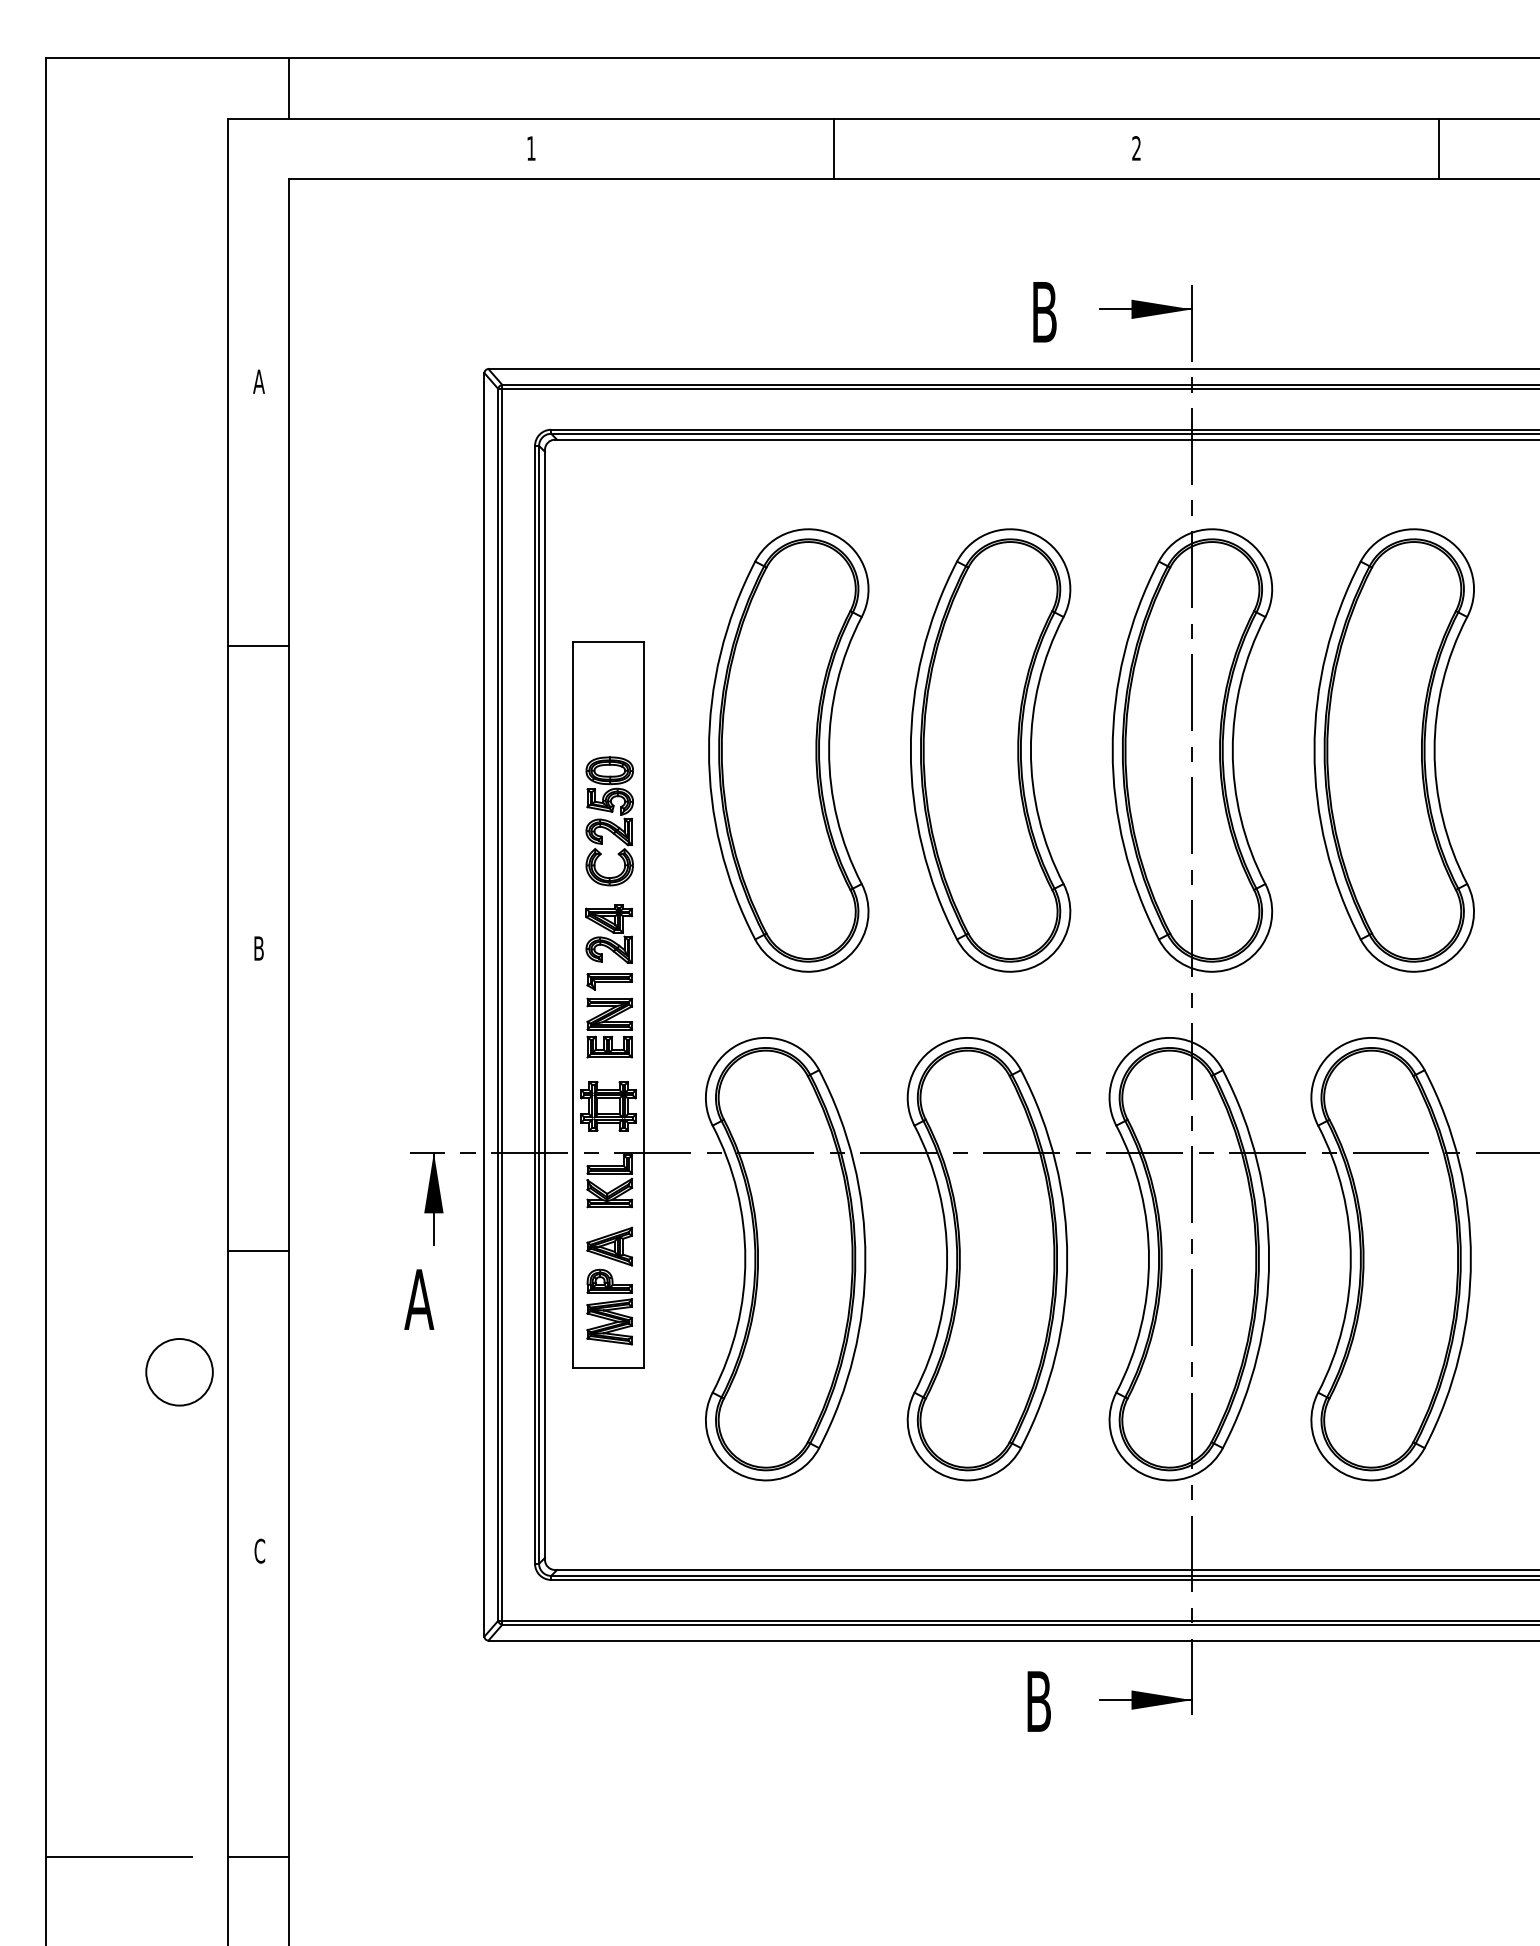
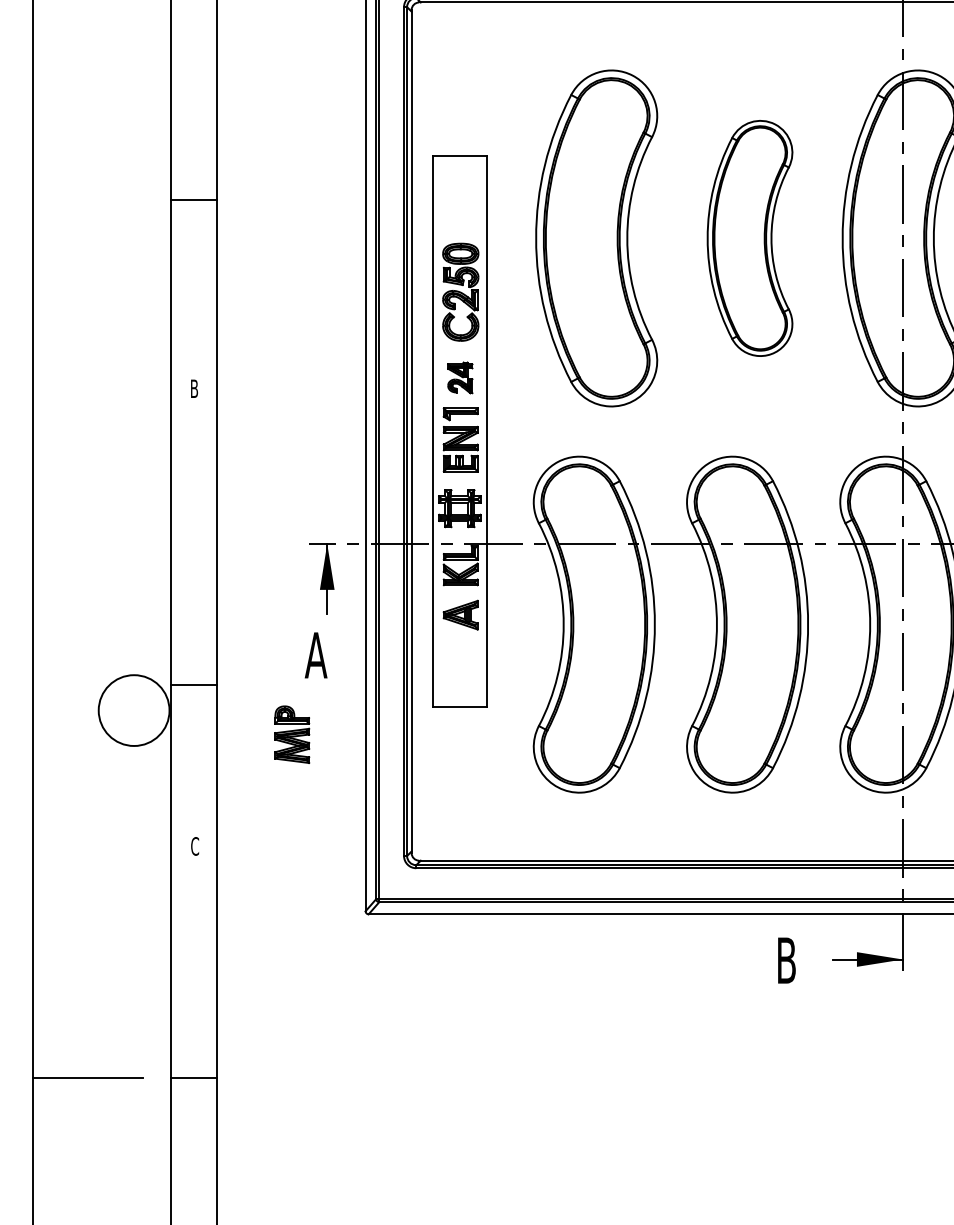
line: (258, 645) -> (194, 199), moved
part: (990, 750) -> (749, 238), size x0.7
part: (608, 933) -> (459, 377), size x0.7
line: (258, 1251) -> (194, 684), moved
part: (609, 1306) -> (292, 734), moved
circle: (179, 1372) -> (134, 710), size x1.4

